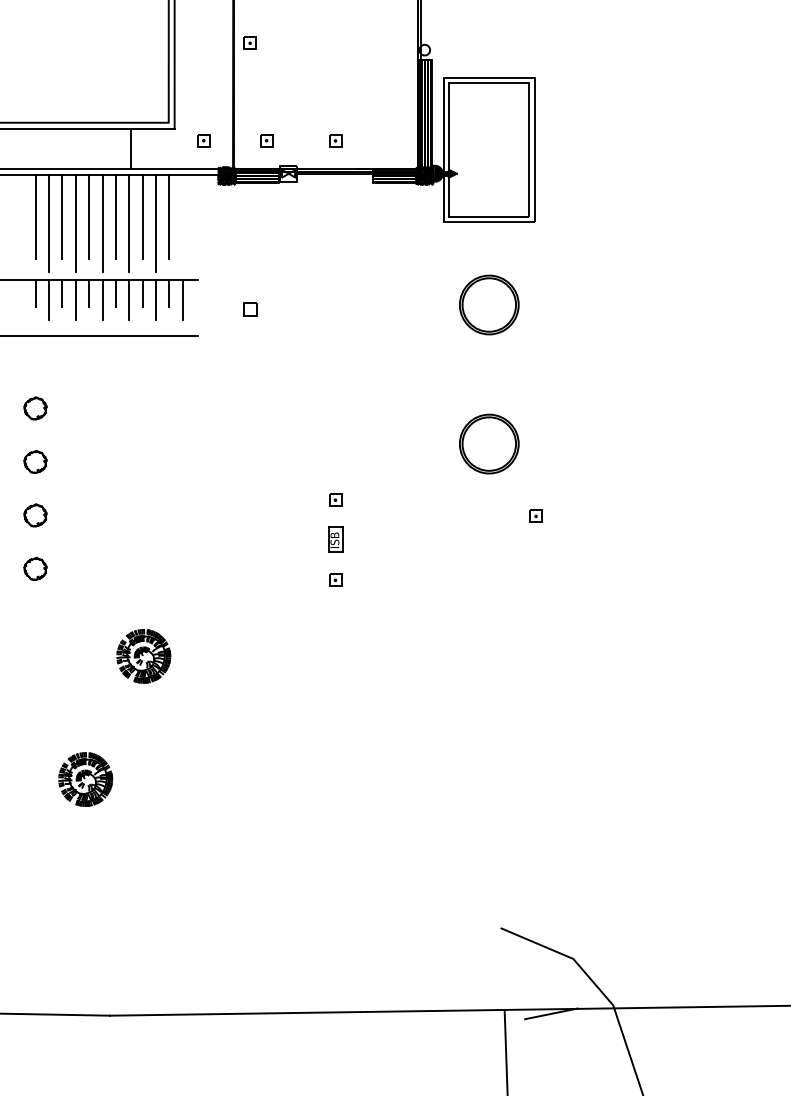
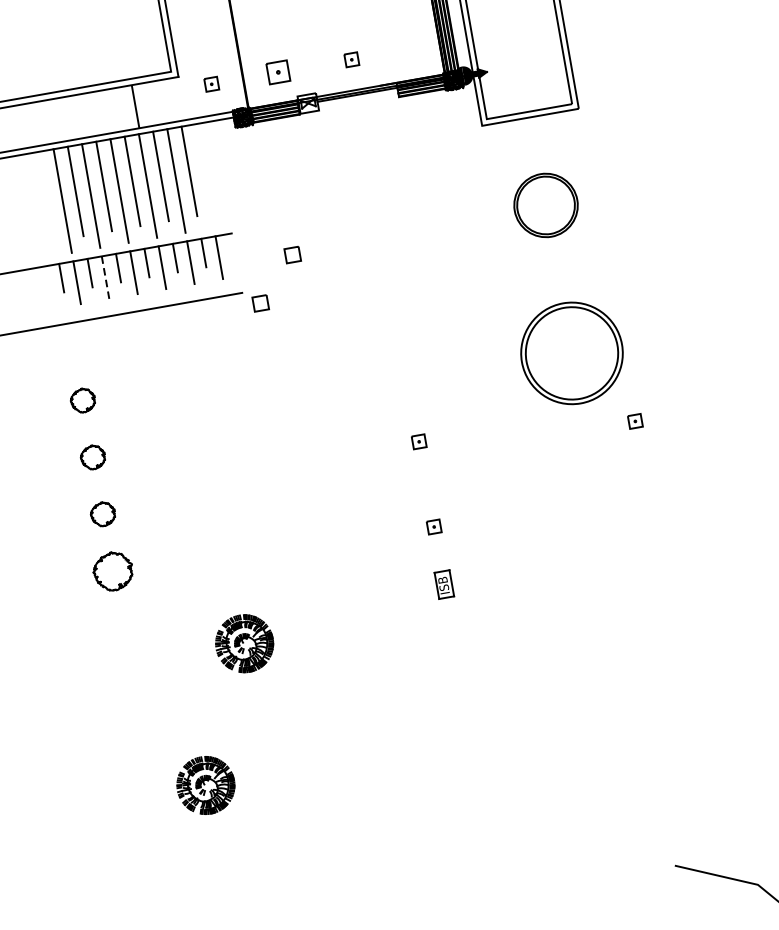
part: (266, 140) -> (278, 72), size x1.6
line: (35, 216) -> (47, 196), removed
line: (75, 300) -> (105, 278), solid -> dashed
part: (213, 348) -> (261, 303), added
part: (489, 443) -> (572, 352), size x1.6
part: (335, 539) -> (444, 584), moved
part: (35, 568) -> (113, 570), size x1.6

